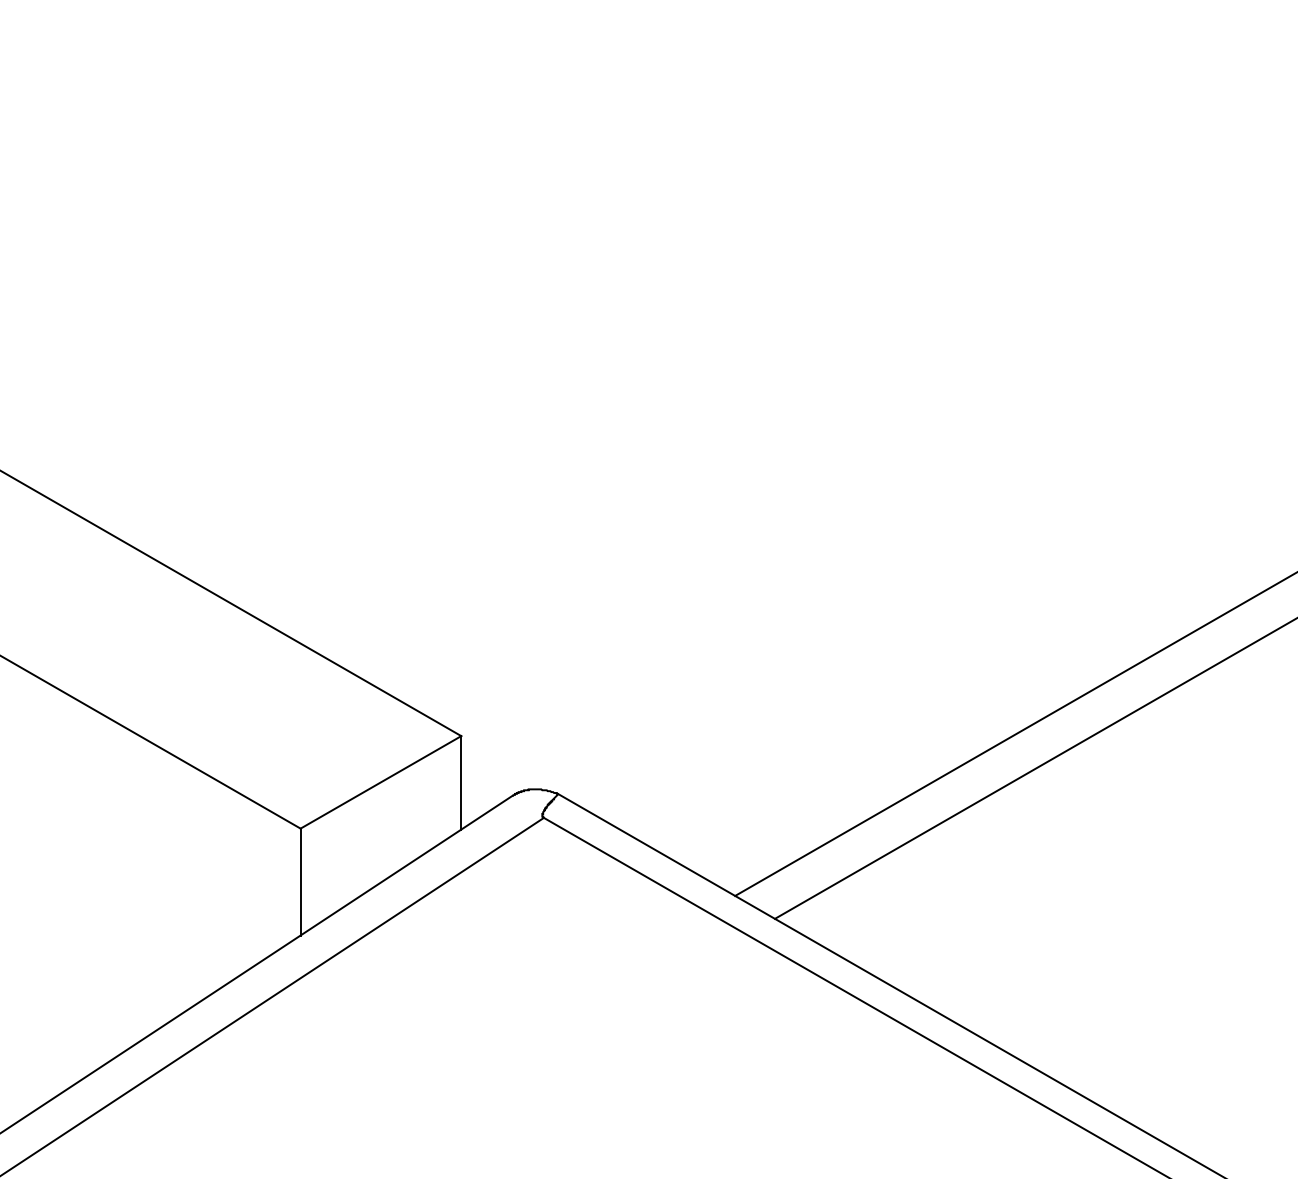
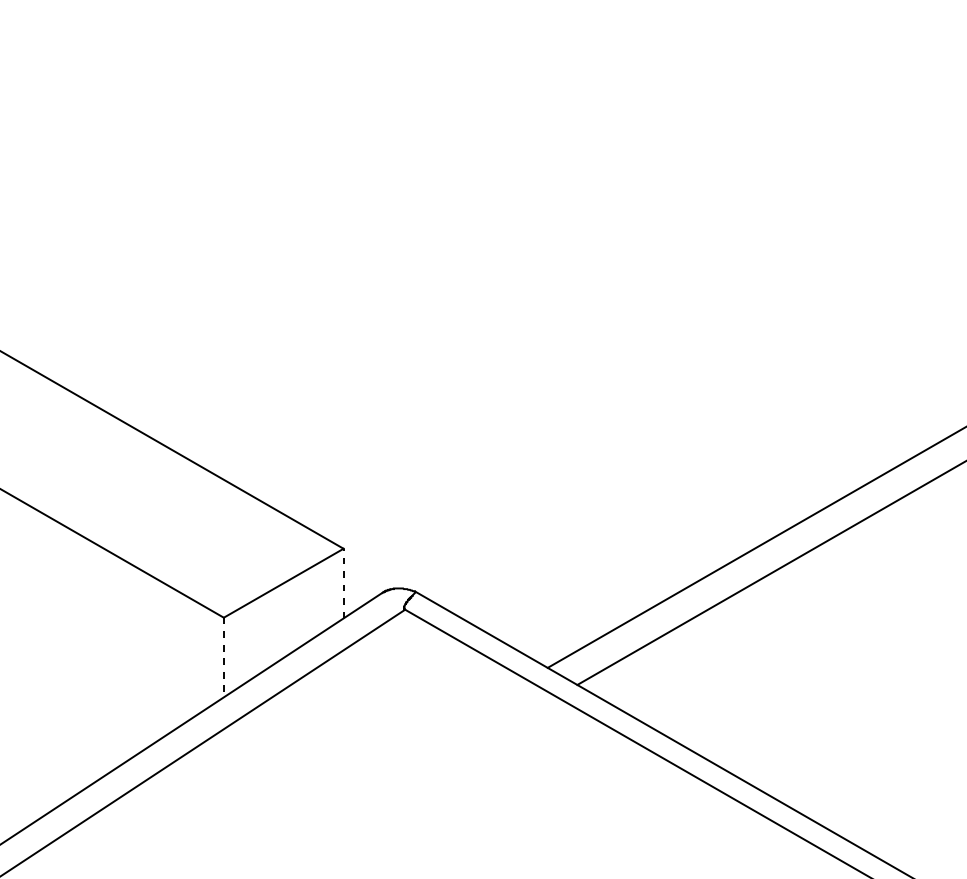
line: (461, 782) -> (343, 583), solid -> dashed
line: (300, 882) -> (223, 657), solid -> dashed

